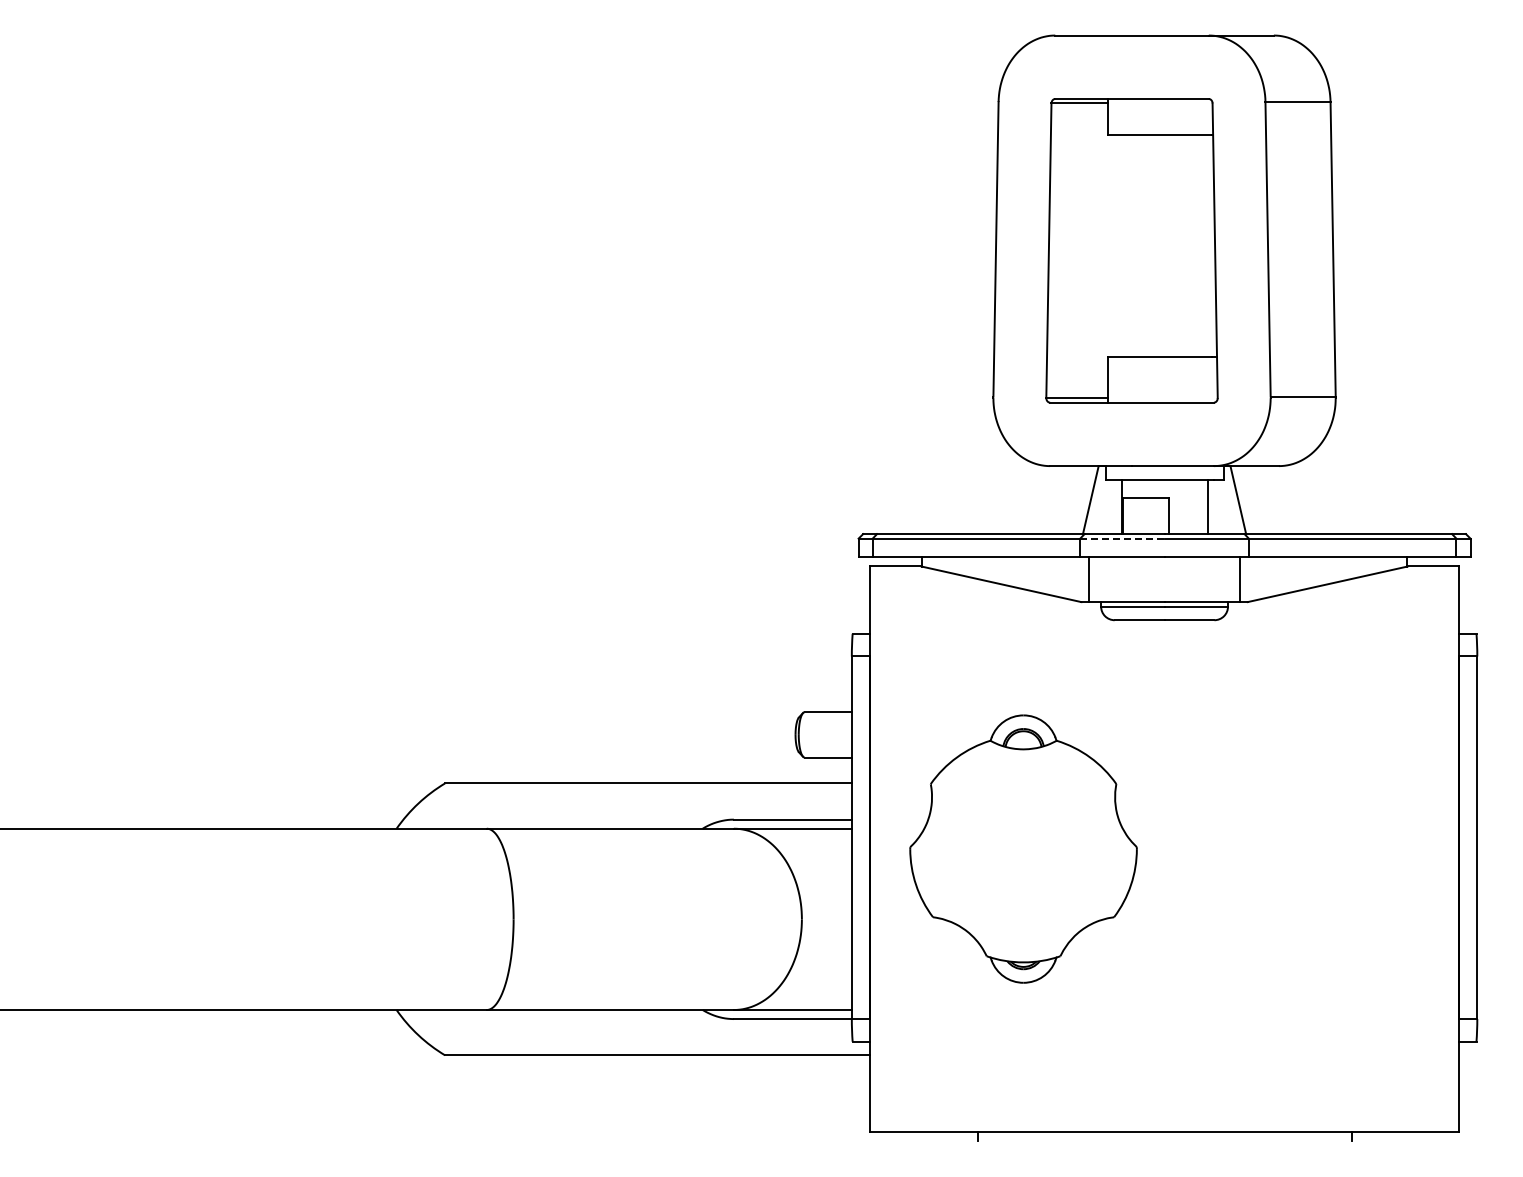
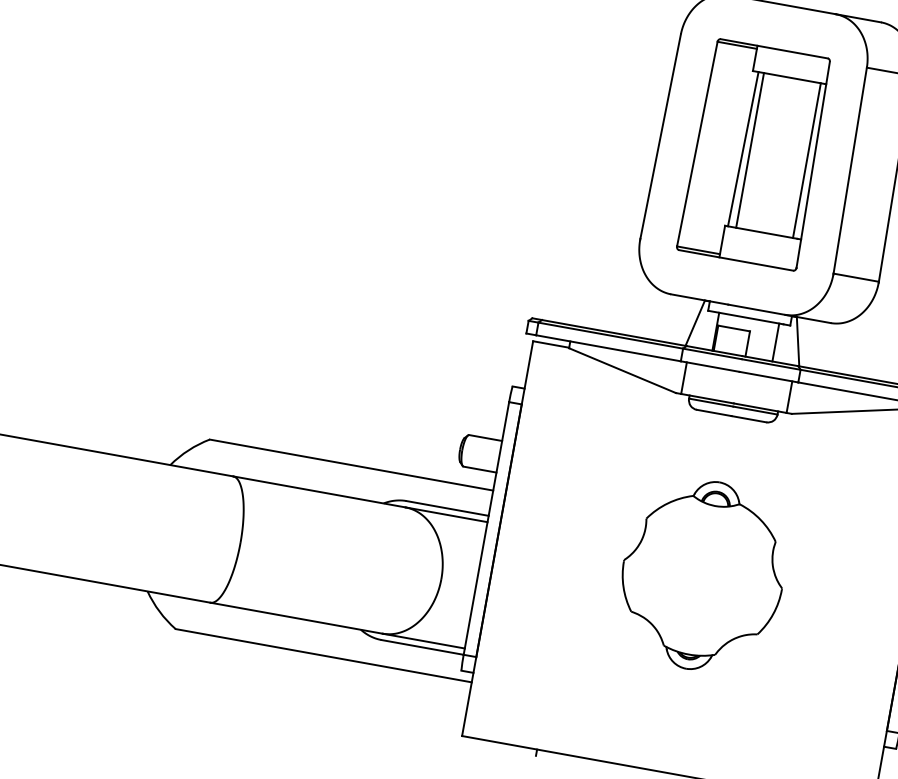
line: (1113, 246) -> (742, 149), added
line: (1123, 246) -> (749, 150), added
line: (1205, 246) -> (806, 160), added
line: (1122, 538) -> (712, 353), dashed -> solid
part: (1023, 848) -> (702, 575), moved

